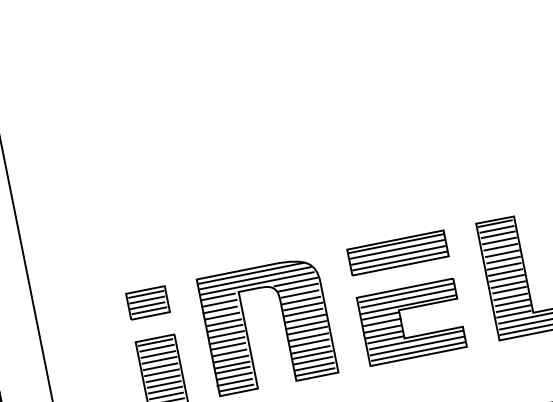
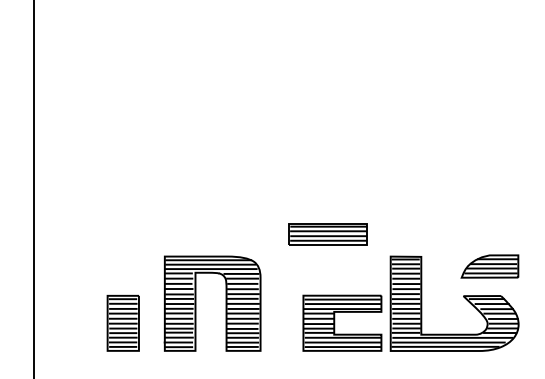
part: (396, 253) -> (327, 234), moved
part: (148, 303) -> (123, 267), removed
part: (403, 323) -> (335, 322), moved

